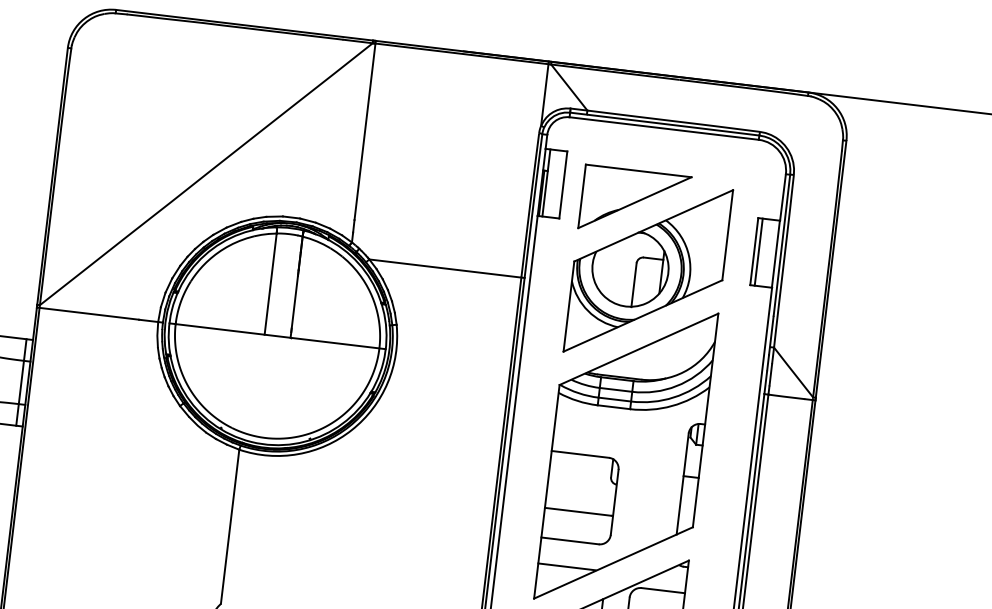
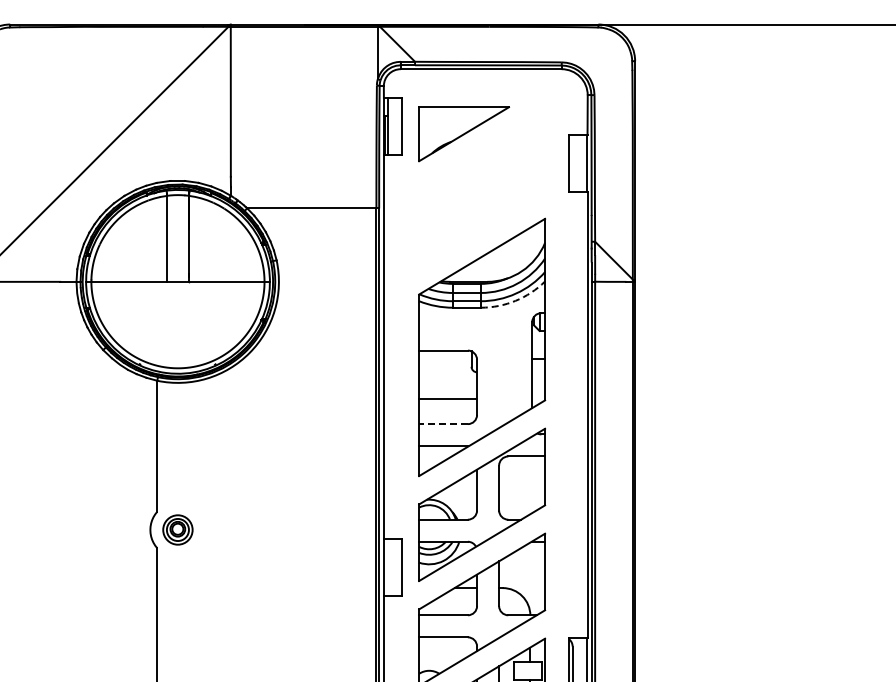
line: (758, 251) -> (572, 162), removed
part: (648, 270) -> (482, 189), removed
arc: (672, 405) -> (515, 300), solid -> dashed
line: (569, 541) -> (443, 424), solid -> dashed

